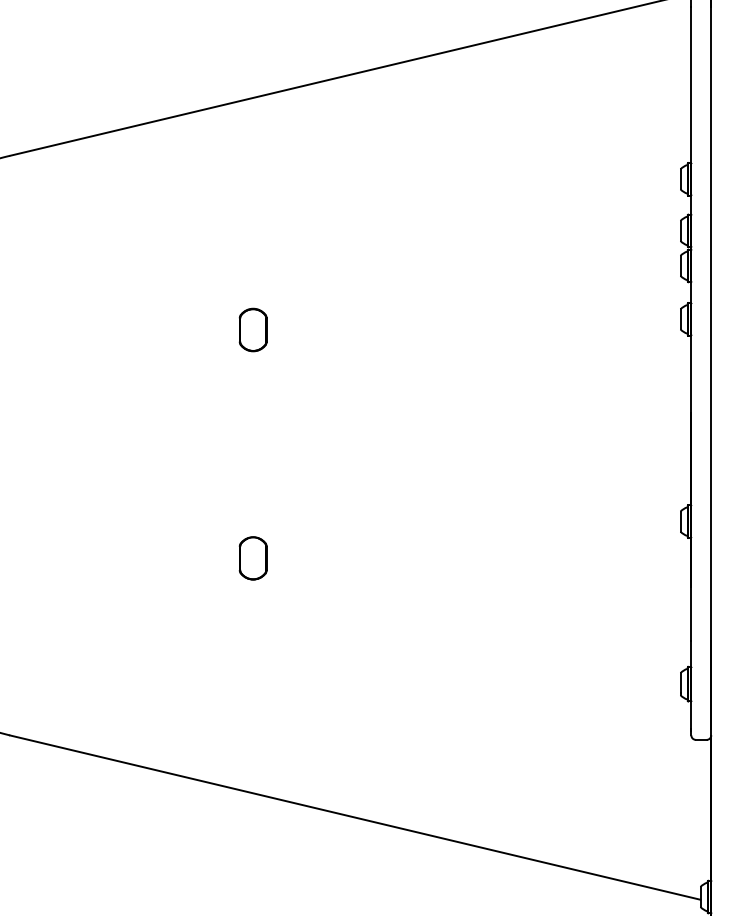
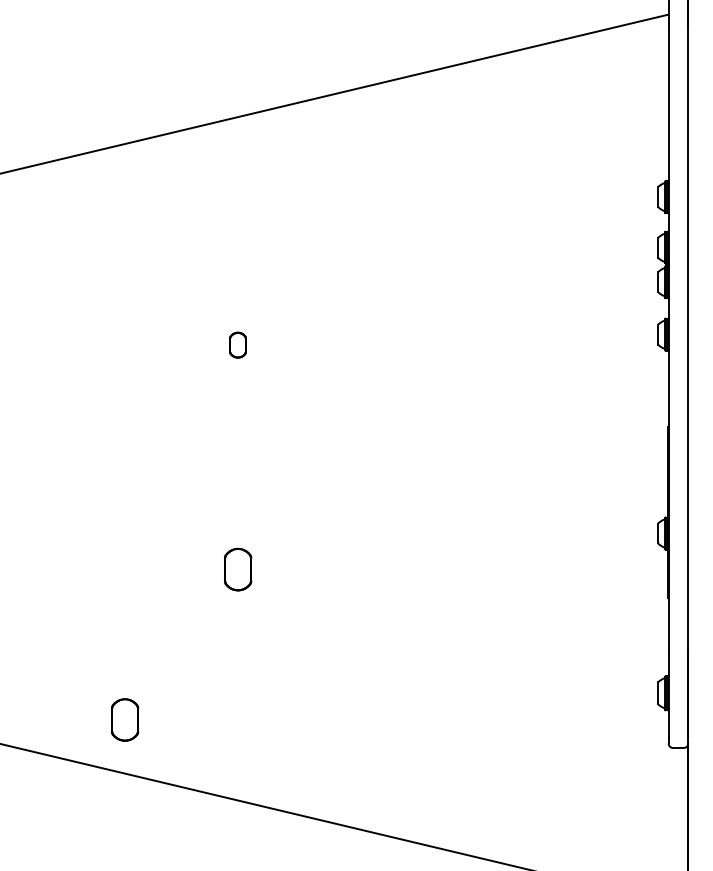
part: (252, 329) -> (237, 344), size x0.6
part: (137, 711) -> (124, 720), added

